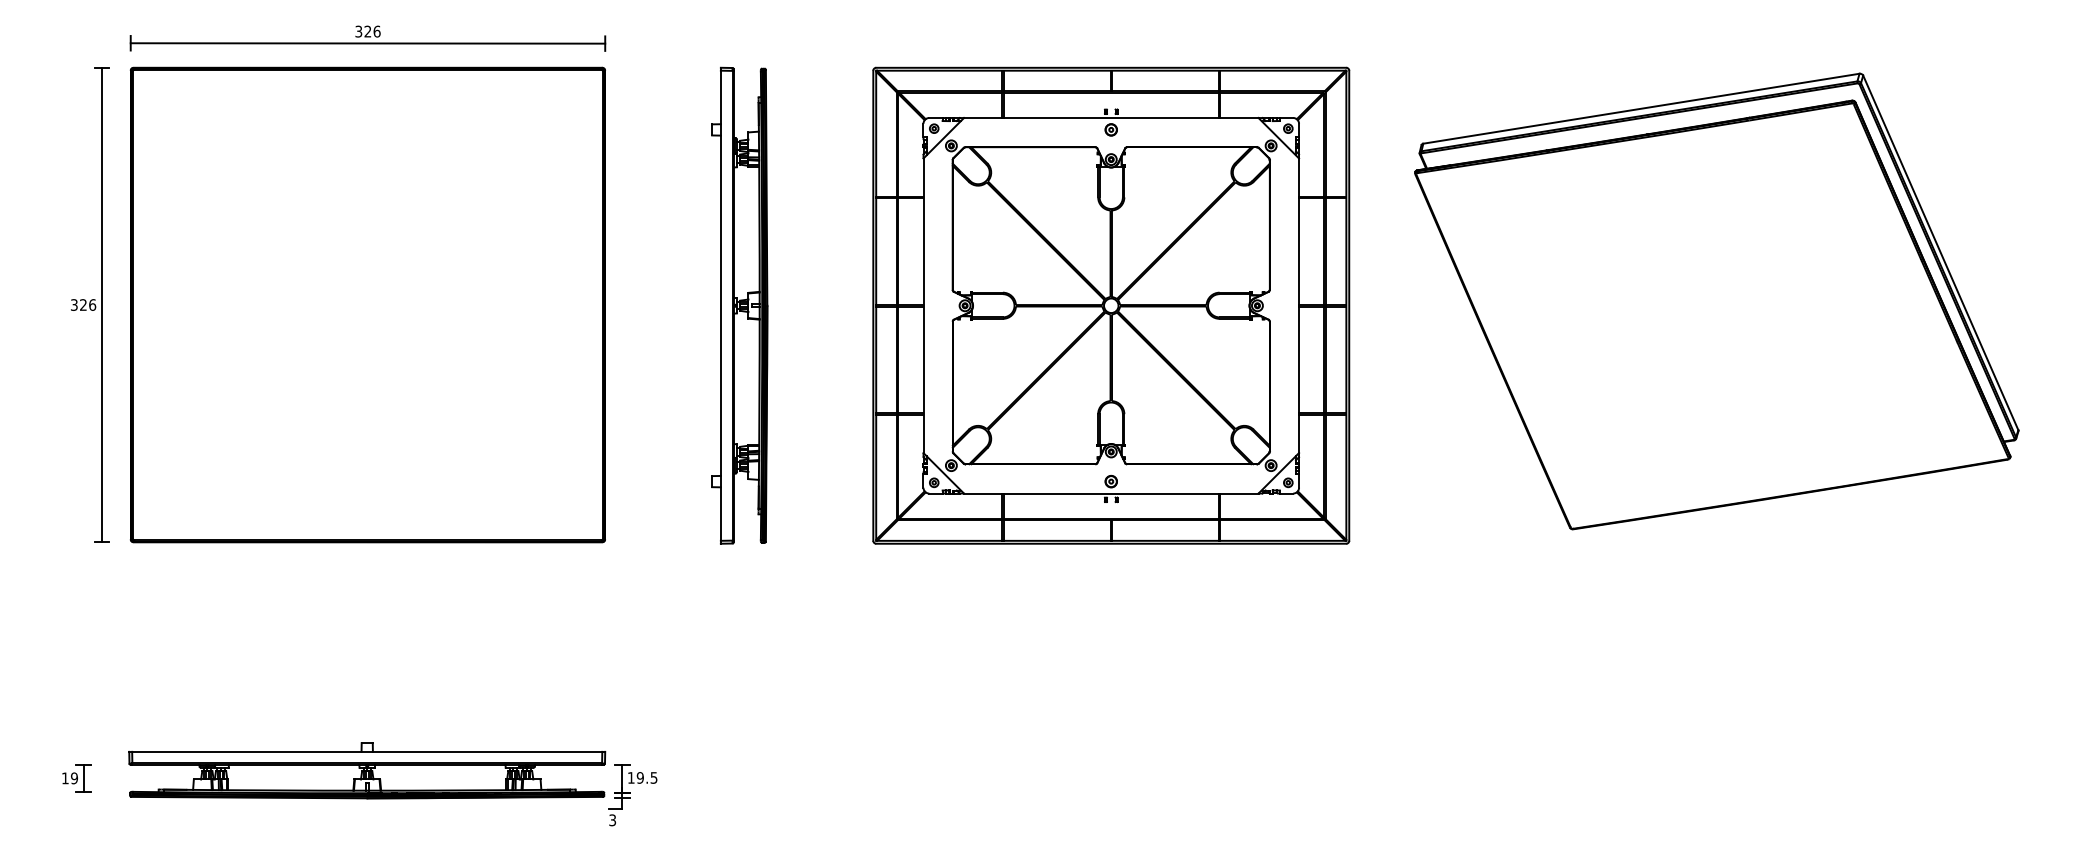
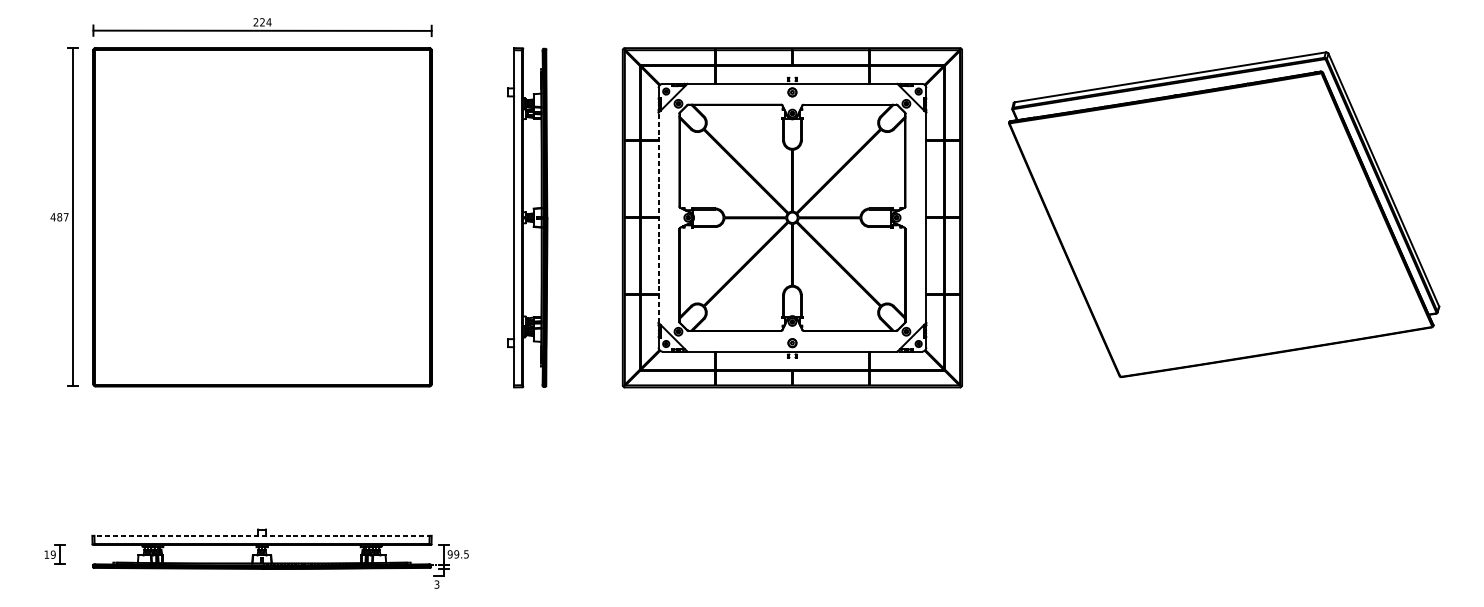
text: (367, 31) -> (262, 22), 326 -> 224
text: (83, 304) -> (59, 216), 326 -> 487
line: (923, 305) -> (658, 217), solid -> dashed
line: (367, 751) -> (262, 535), solid -> dashed
text: (630, 777) -> (449, 554), 19.5 -> 99.5

